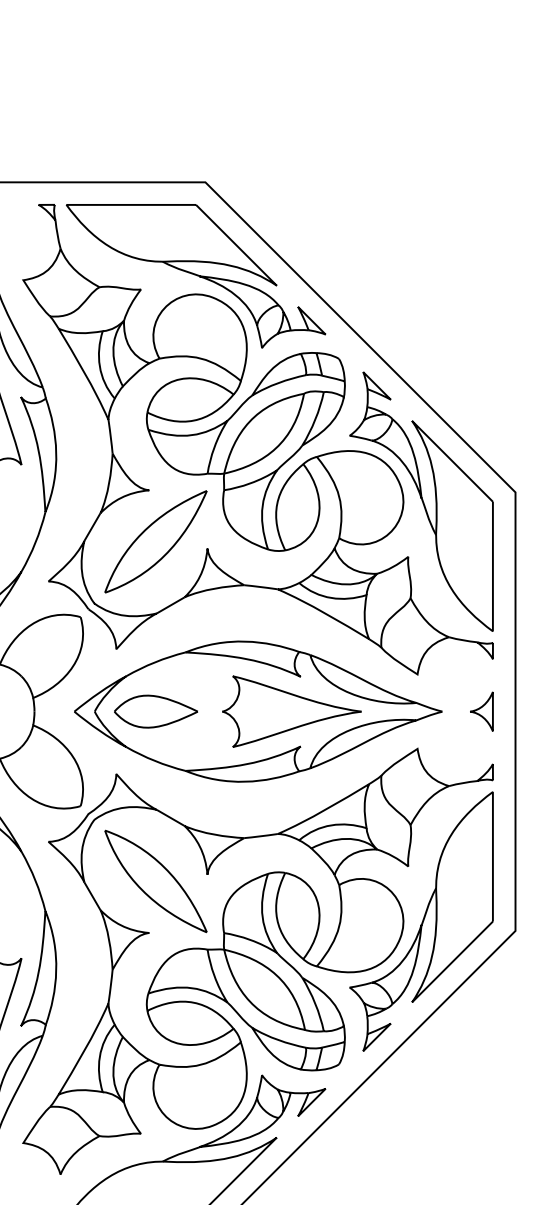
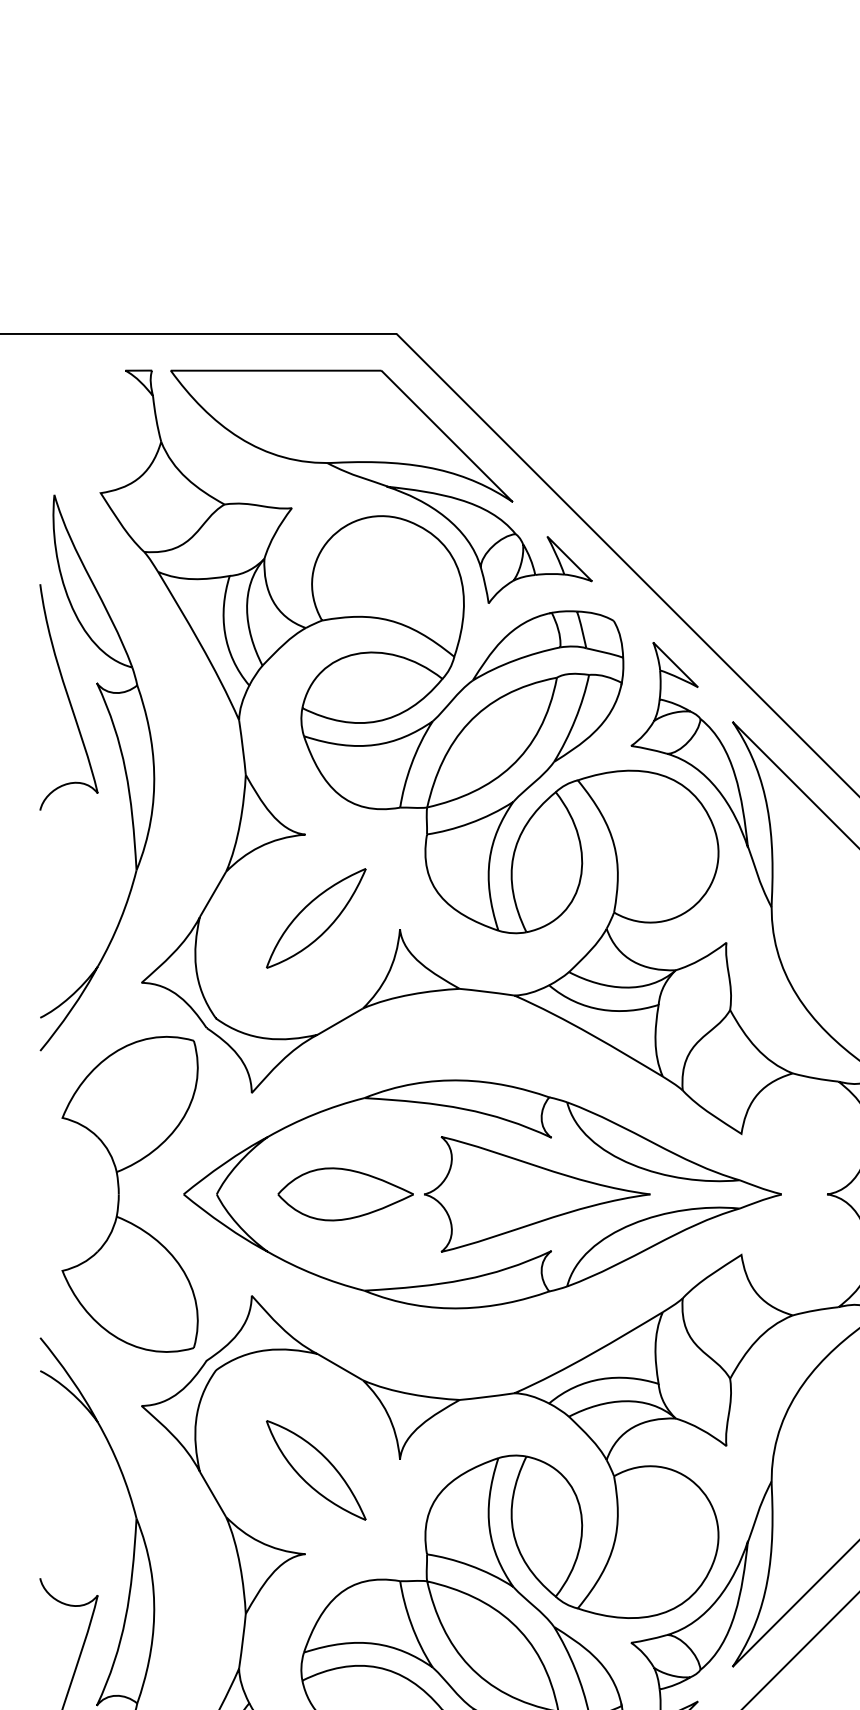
part: (155, 541) -> (315, 917), size x0.6
part: (156, 711) -> (346, 1194), moved
part: (155, 881) -> (315, 1470), size x0.6

